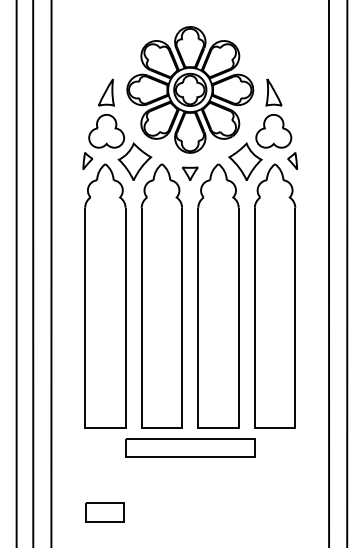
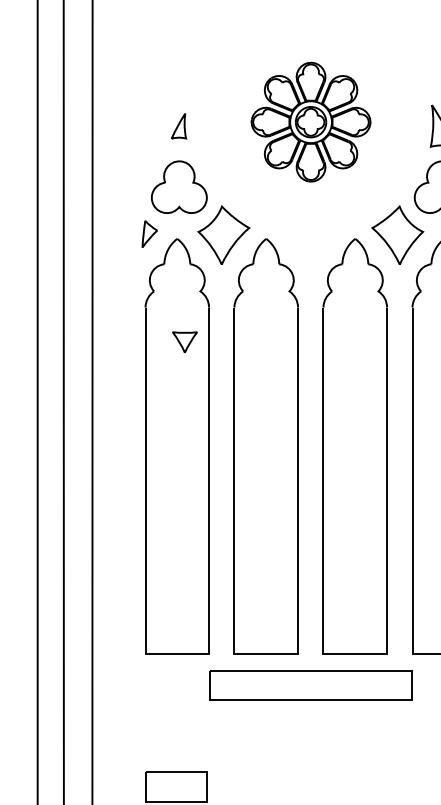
part: (190, 89) -> (311, 121), size x0.6
part: (106, 92) -> (179, 126), size x0.6
part: (190, 173) -> (185, 341), moved

